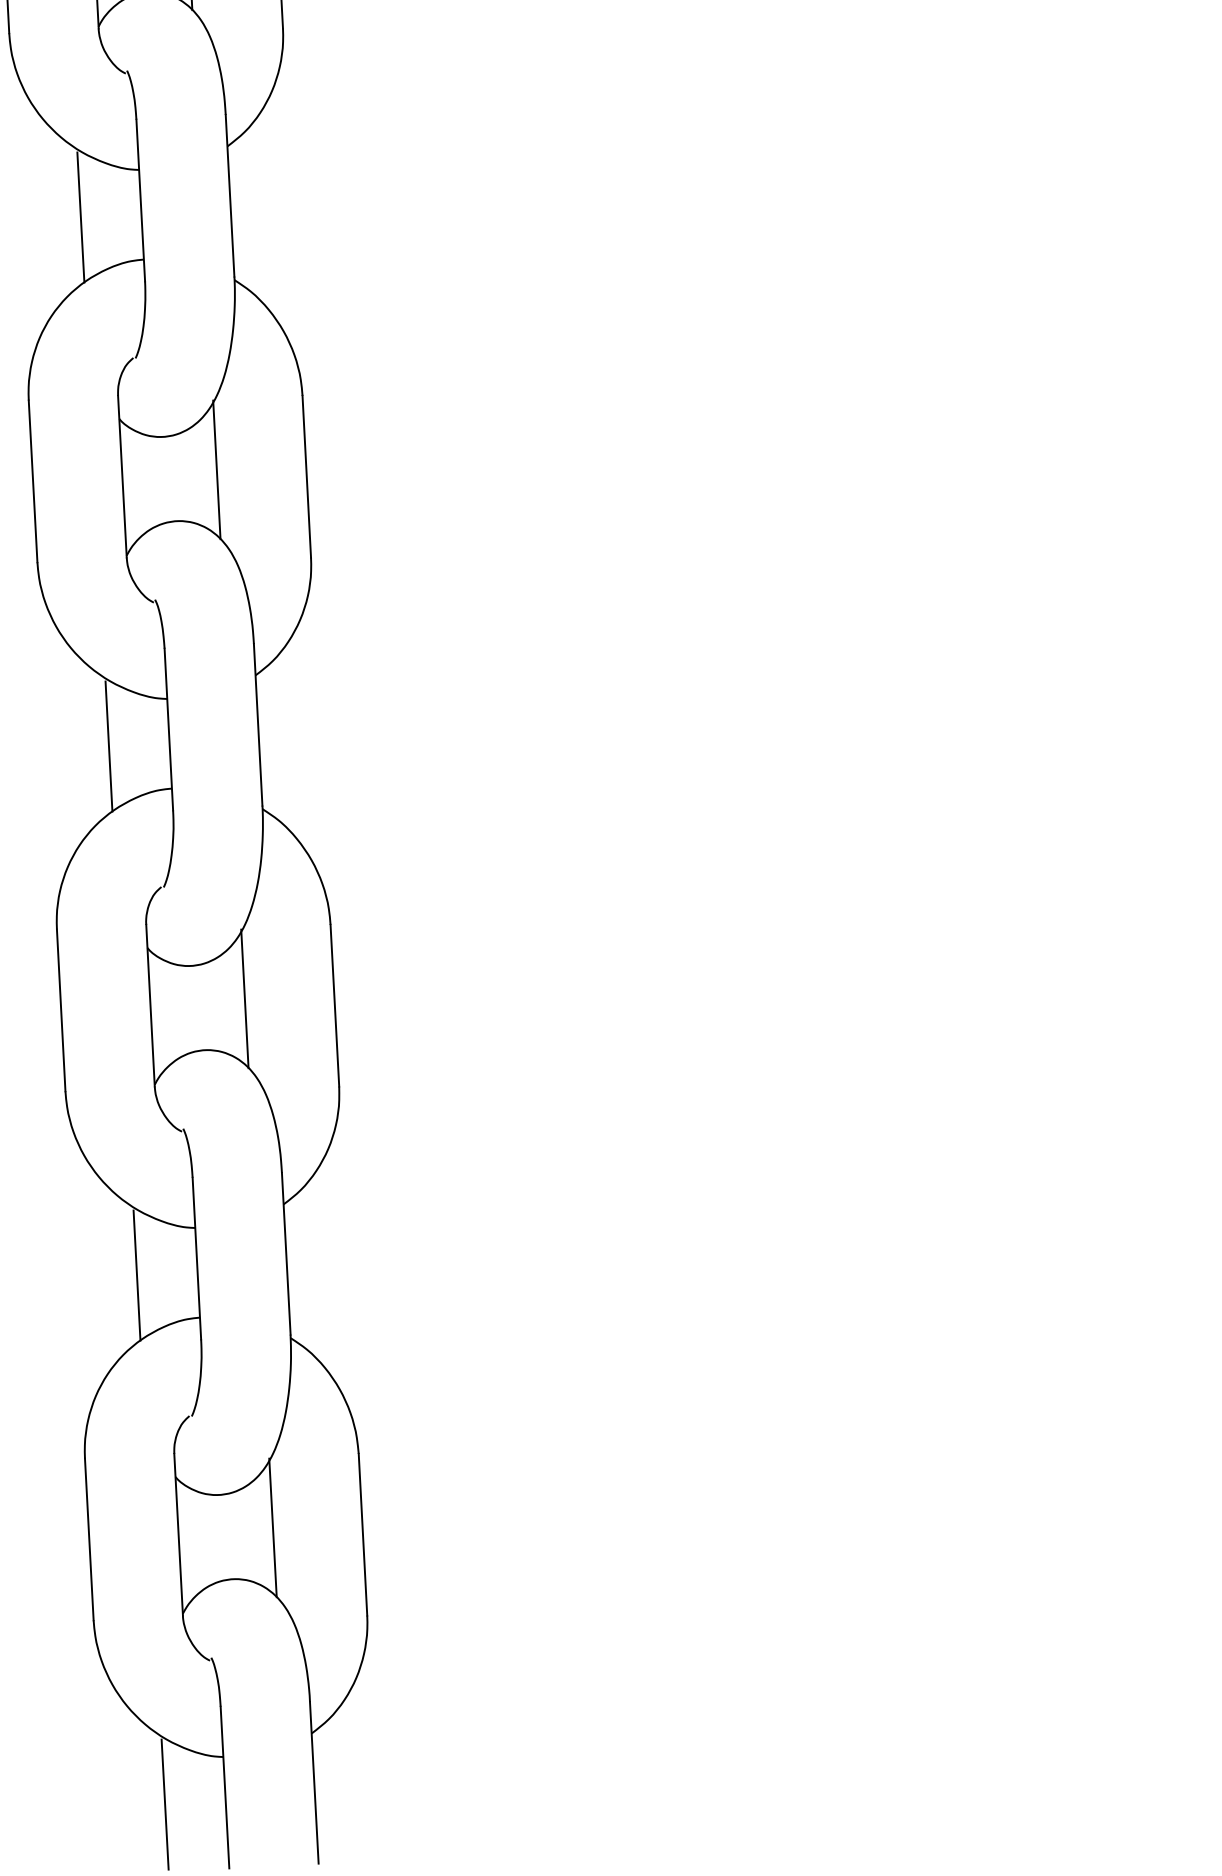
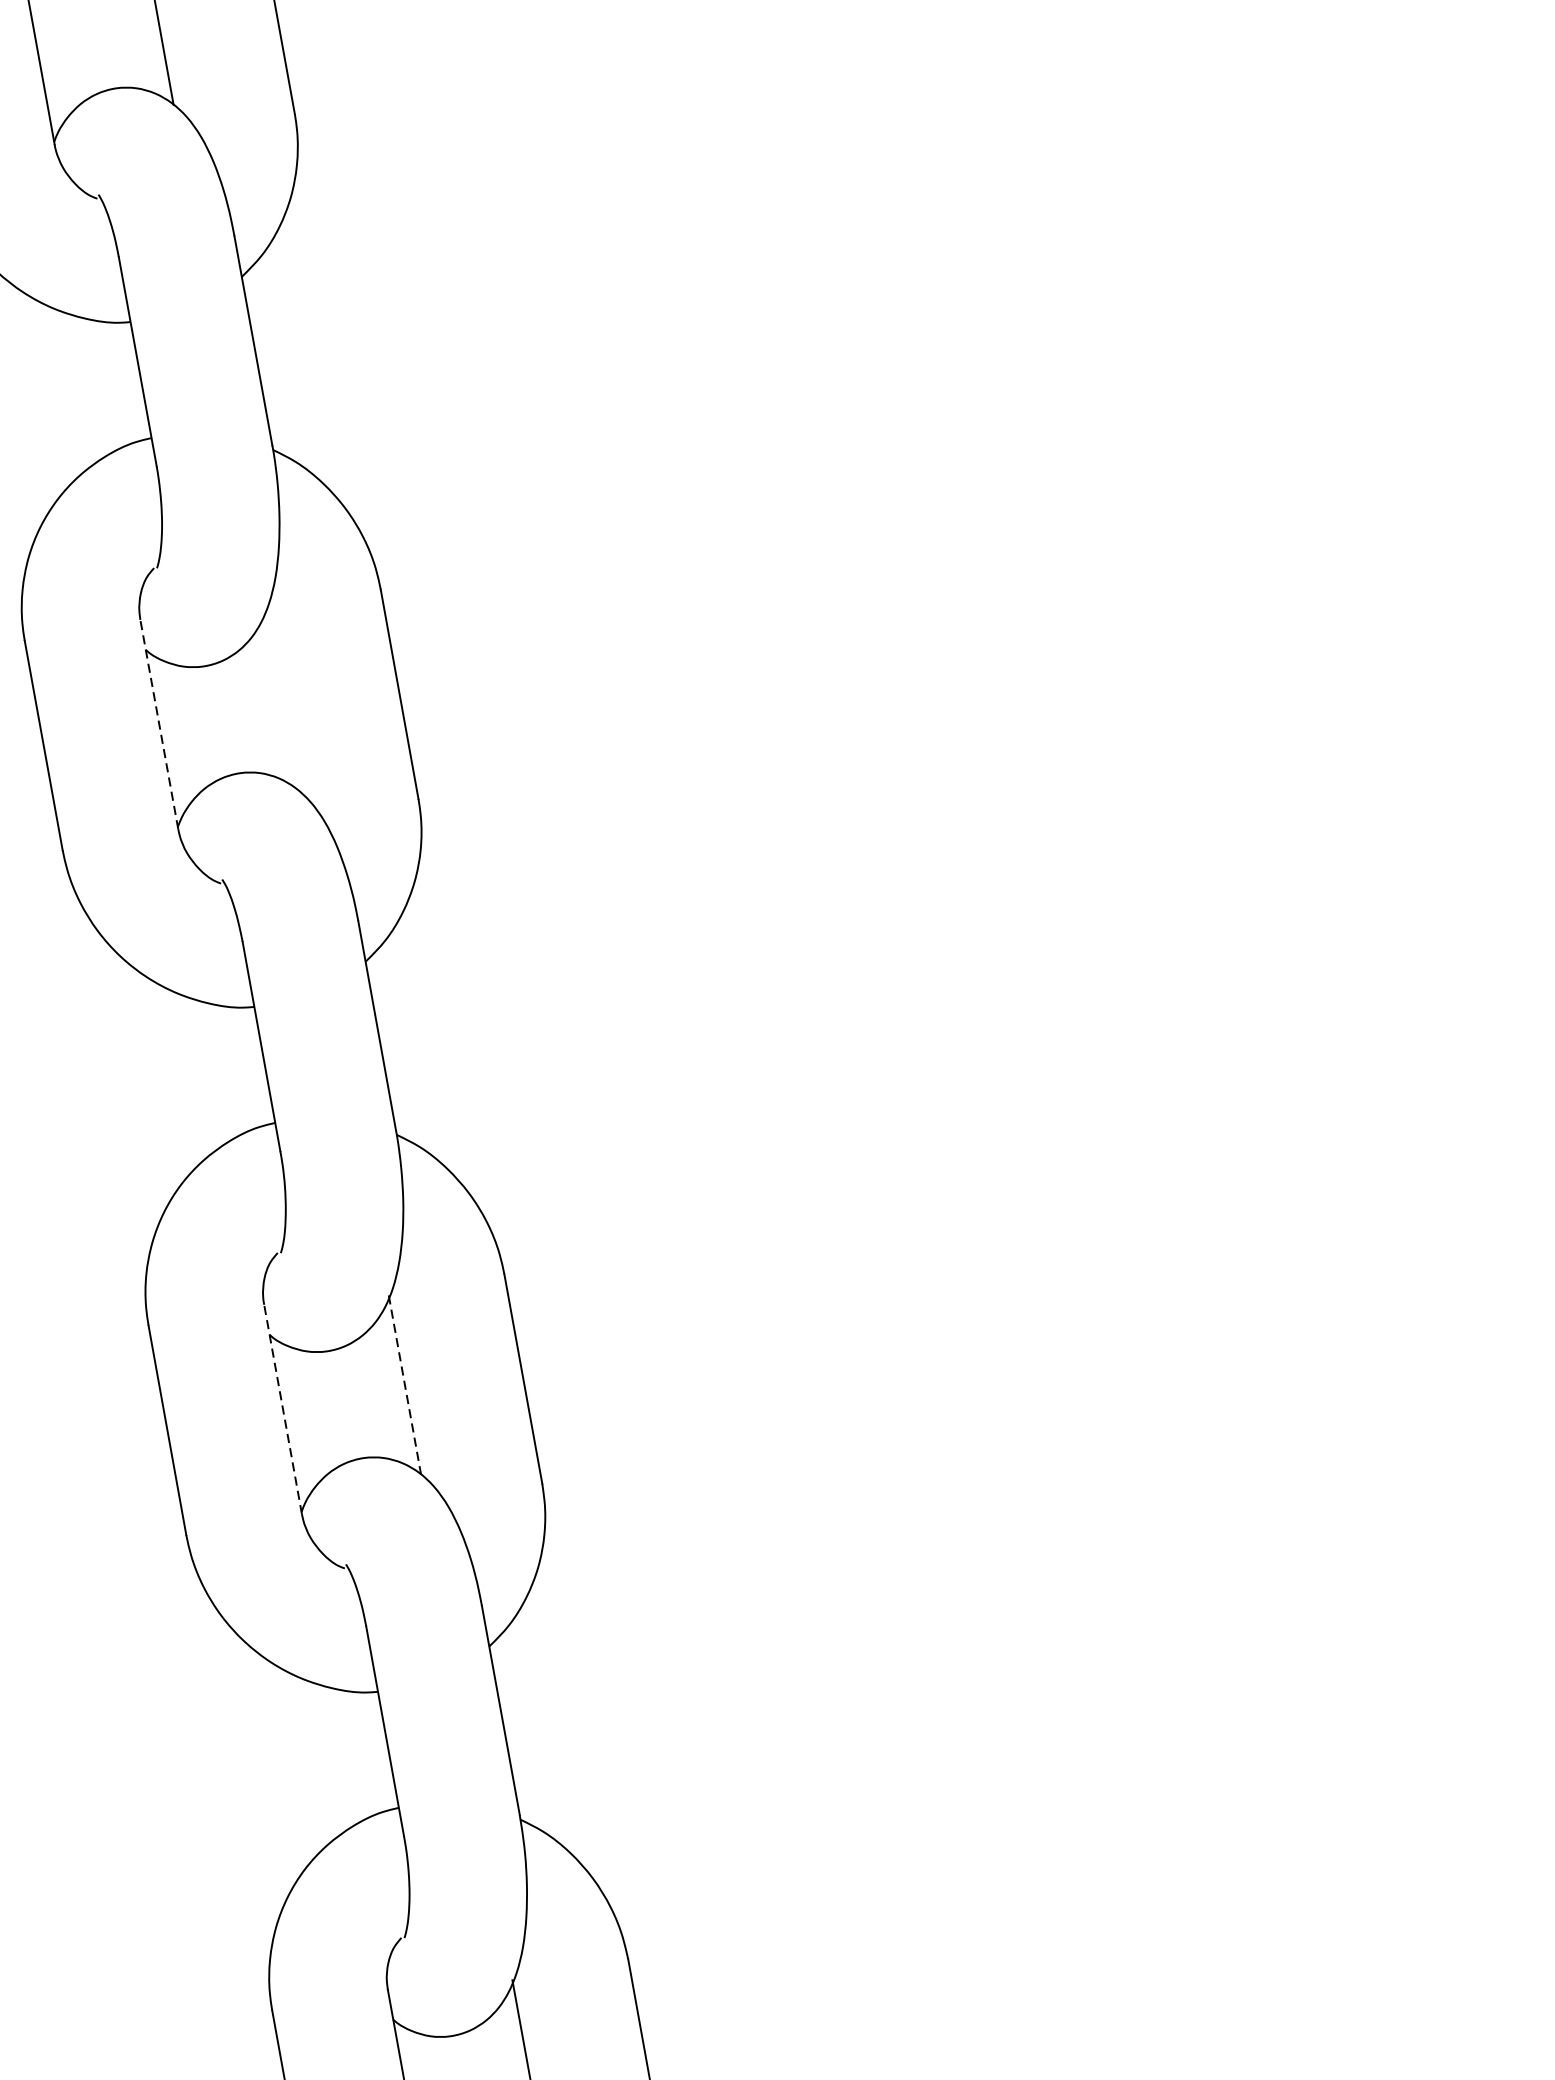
line: (80, 217) -> (62, 393), removed
line: (216, 469) -> (280, 699), removed
line: (122, 476) -> (159, 724), solid -> dashed
line: (108, 746) -> (185, 1078), removed
line: (244, 999) -> (404, 1385), solid -> dashed
line: (150, 1005) -> (283, 1409), solid -> dashed
line: (136, 1275) -> (309, 1763), removed

